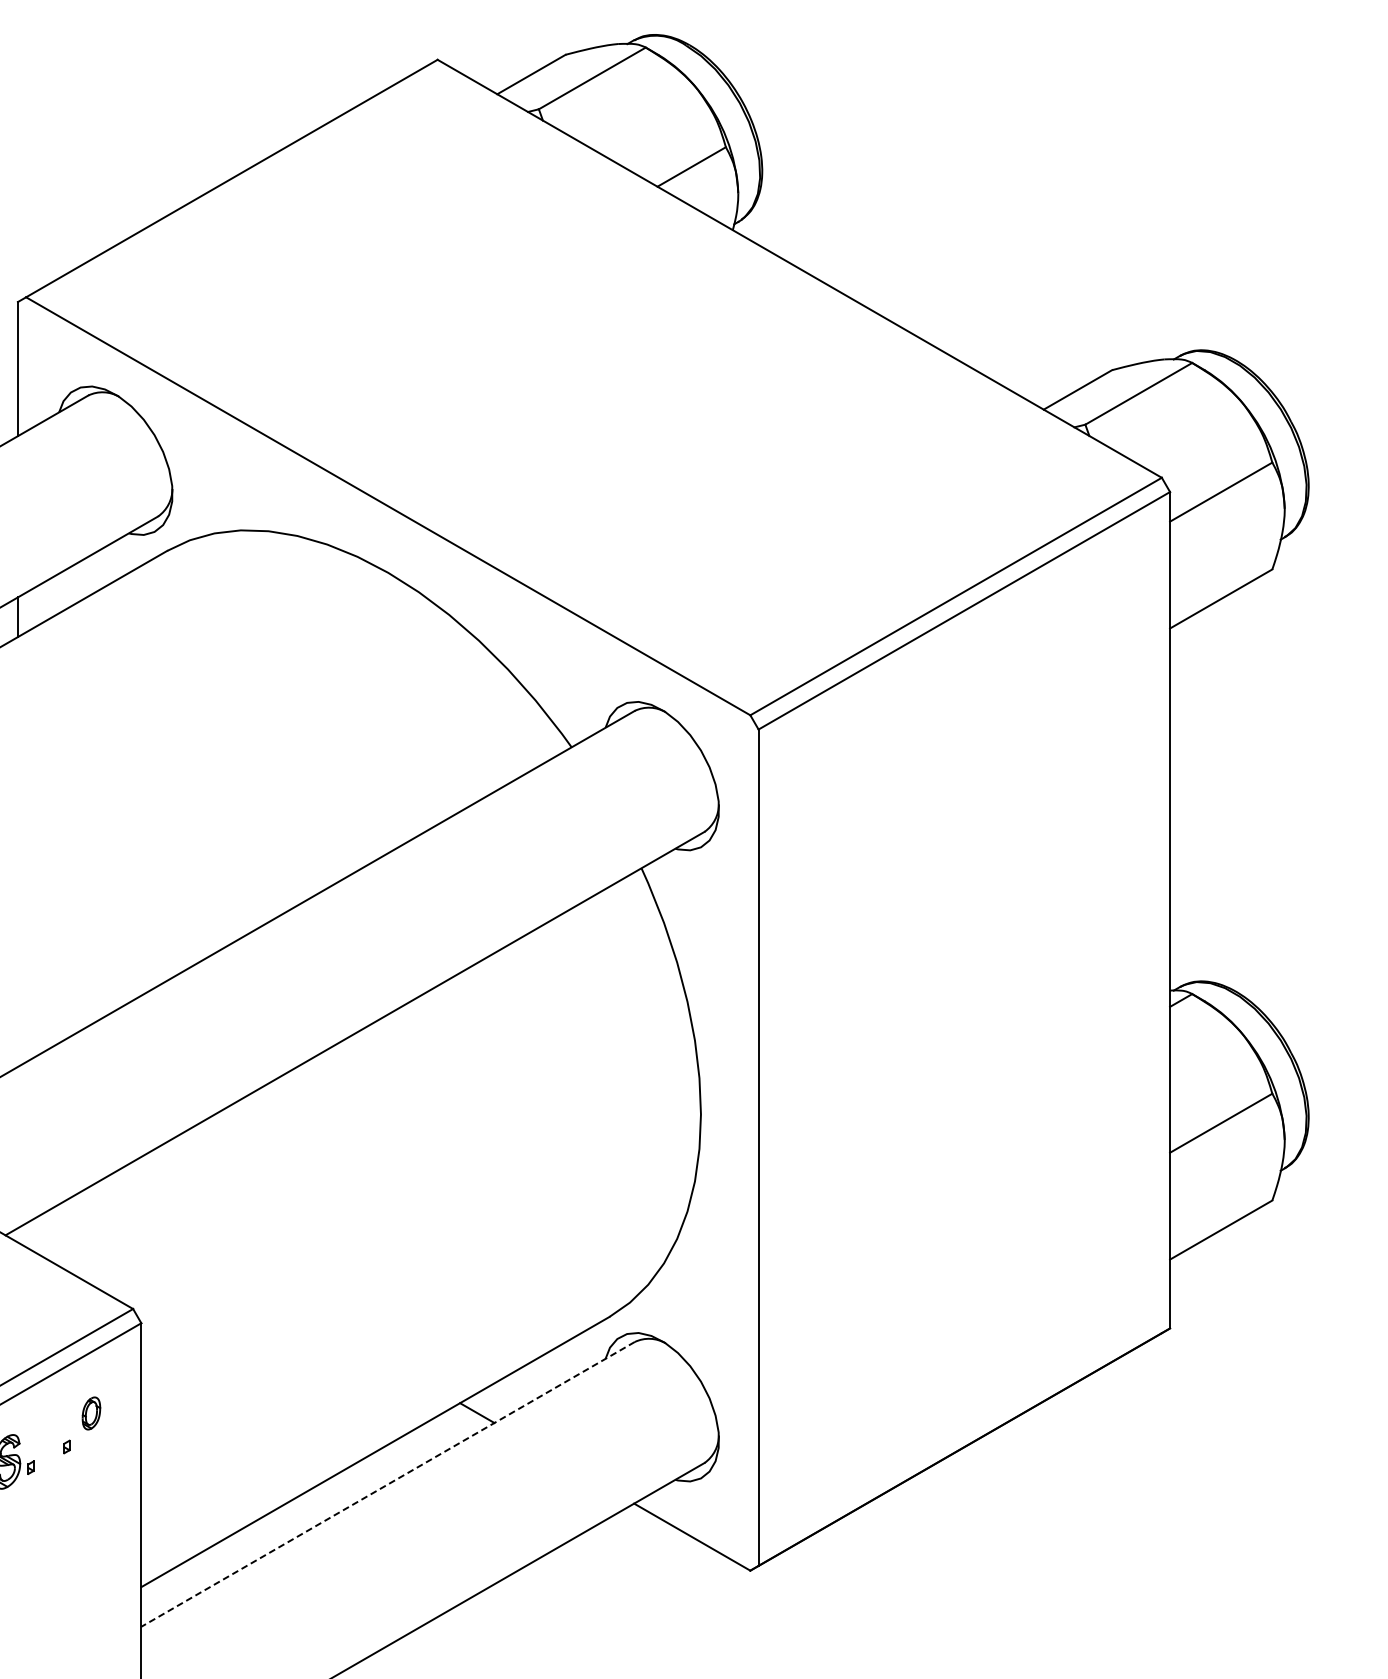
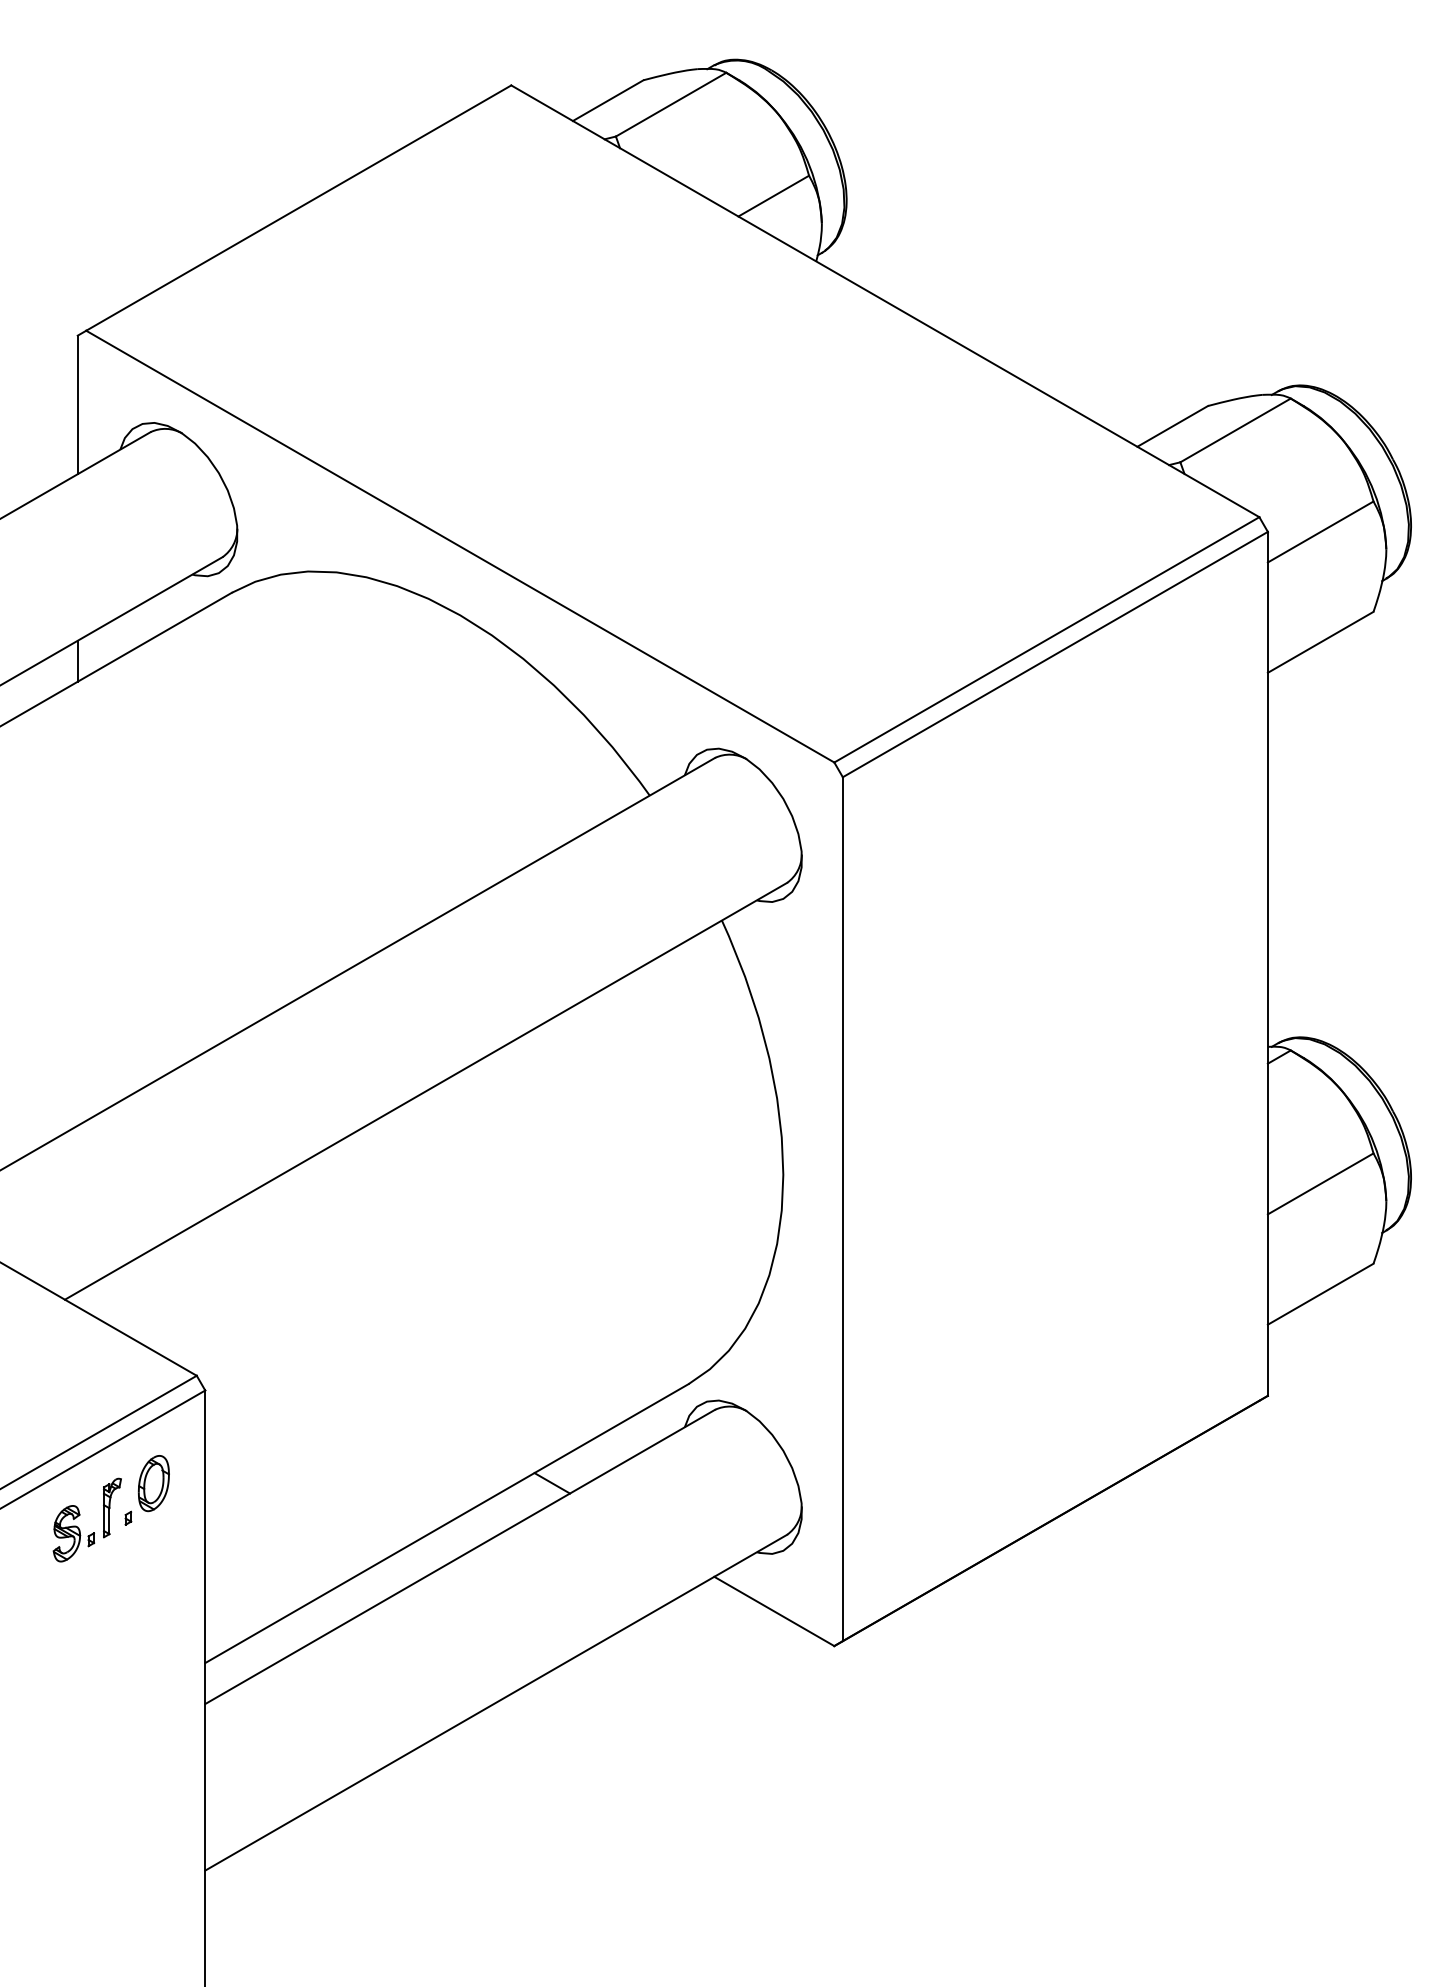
part: (91, 1413) -> (153, 1483), size x1.67
part: (51, 1436) -> (112, 1507), added
line: (387, 1484) -> (459, 1557), dashed -> solid

